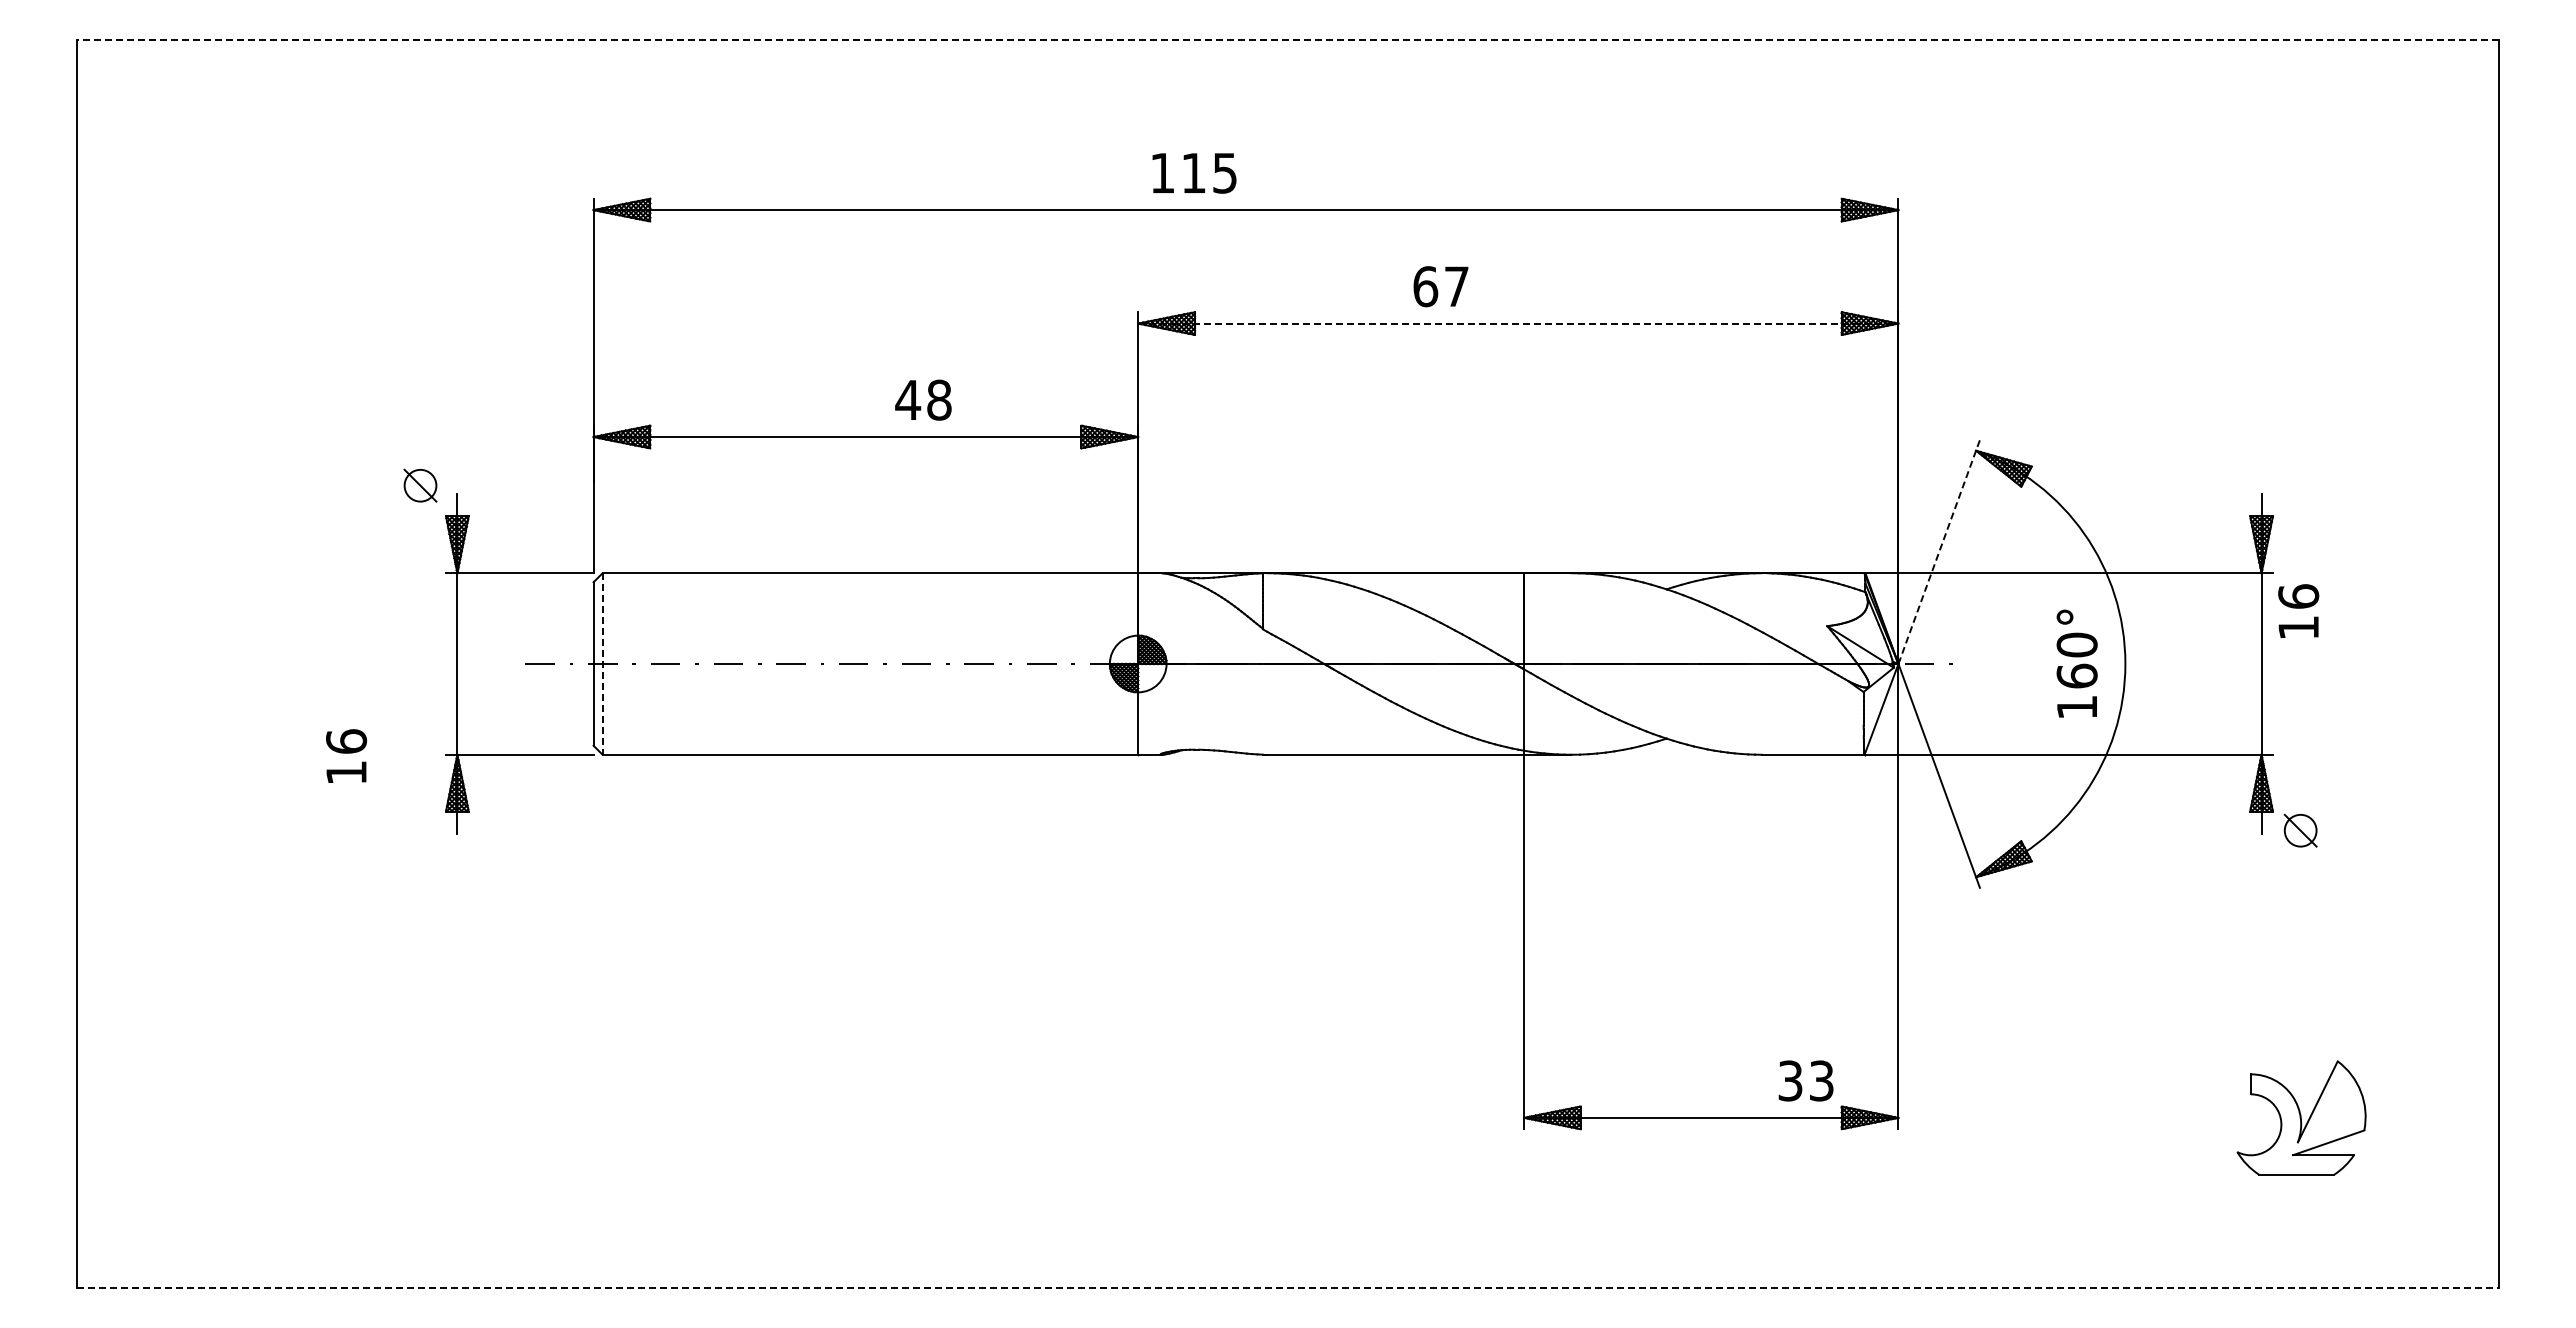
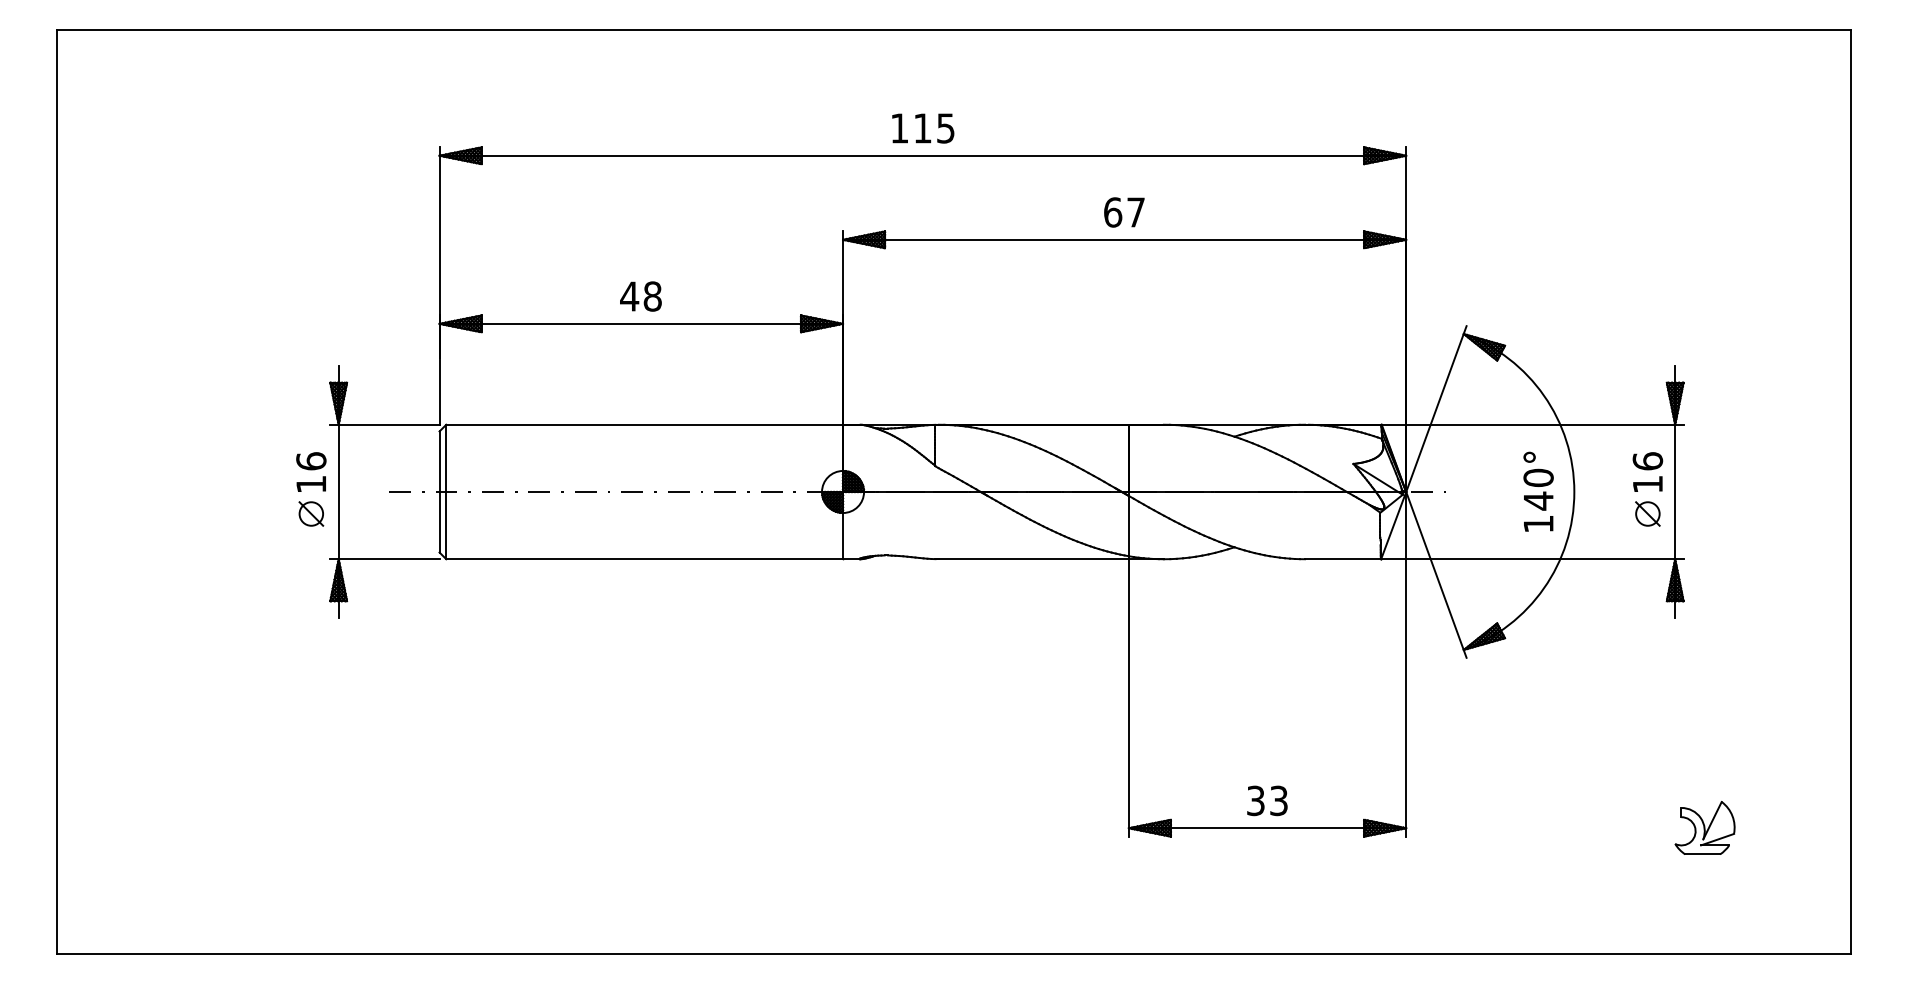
line: (1287, 39) -> (953, 29), dashed -> solid
text: (1194, 173) -> (923, 128), moved
text: (1440, 286) -> (1124, 212), moved
line: (1518, 323) -> (1124, 239), dashed -> solid
text: (923, 399) -> (641, 296), moved
part: (420, 485) -> (311, 513), moved
line: (1939, 551) -> (1436, 408), dashed -> solid
text: (2298, 610) -> (1647, 471), moved
line: (602, 664) -> (446, 492), dashed -> solid
text: (2076, 676) -> (1538, 501), 160° -> 140°
text: (346, 755) -> (311, 471), moved
part: (2300, 830) -> (1647, 513), moved
text: (1805, 1080) -> (1266, 800), moved
part: (2301, 1117) -> (1704, 827), size x0.62
line: (1288, 1288) -> (954, 954), dashed -> solid

